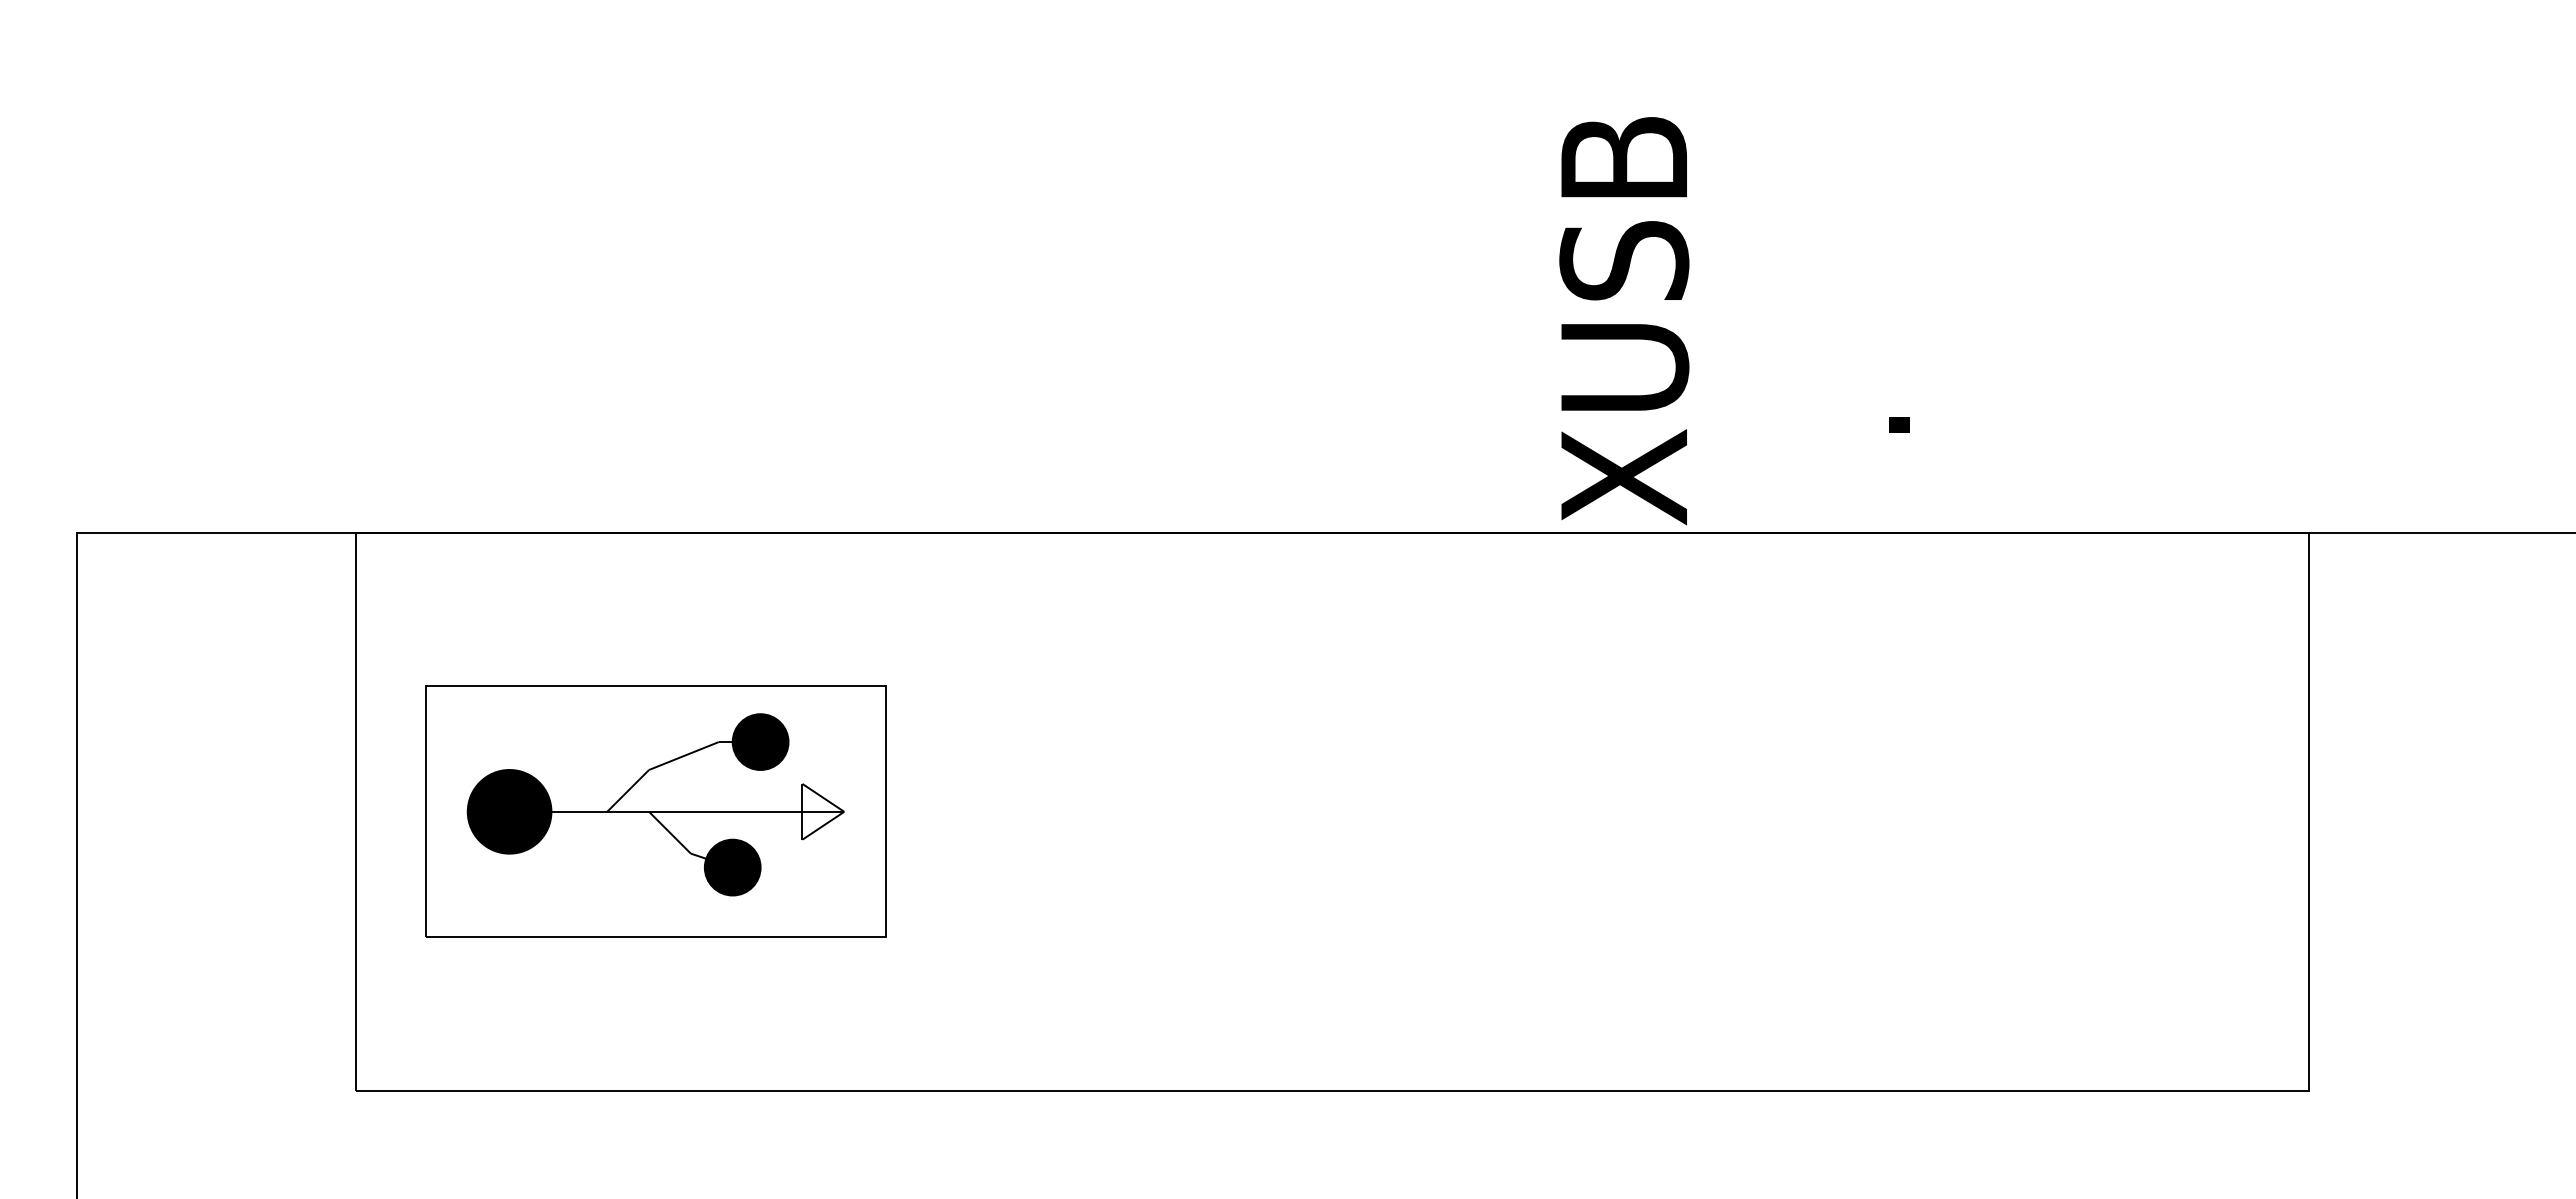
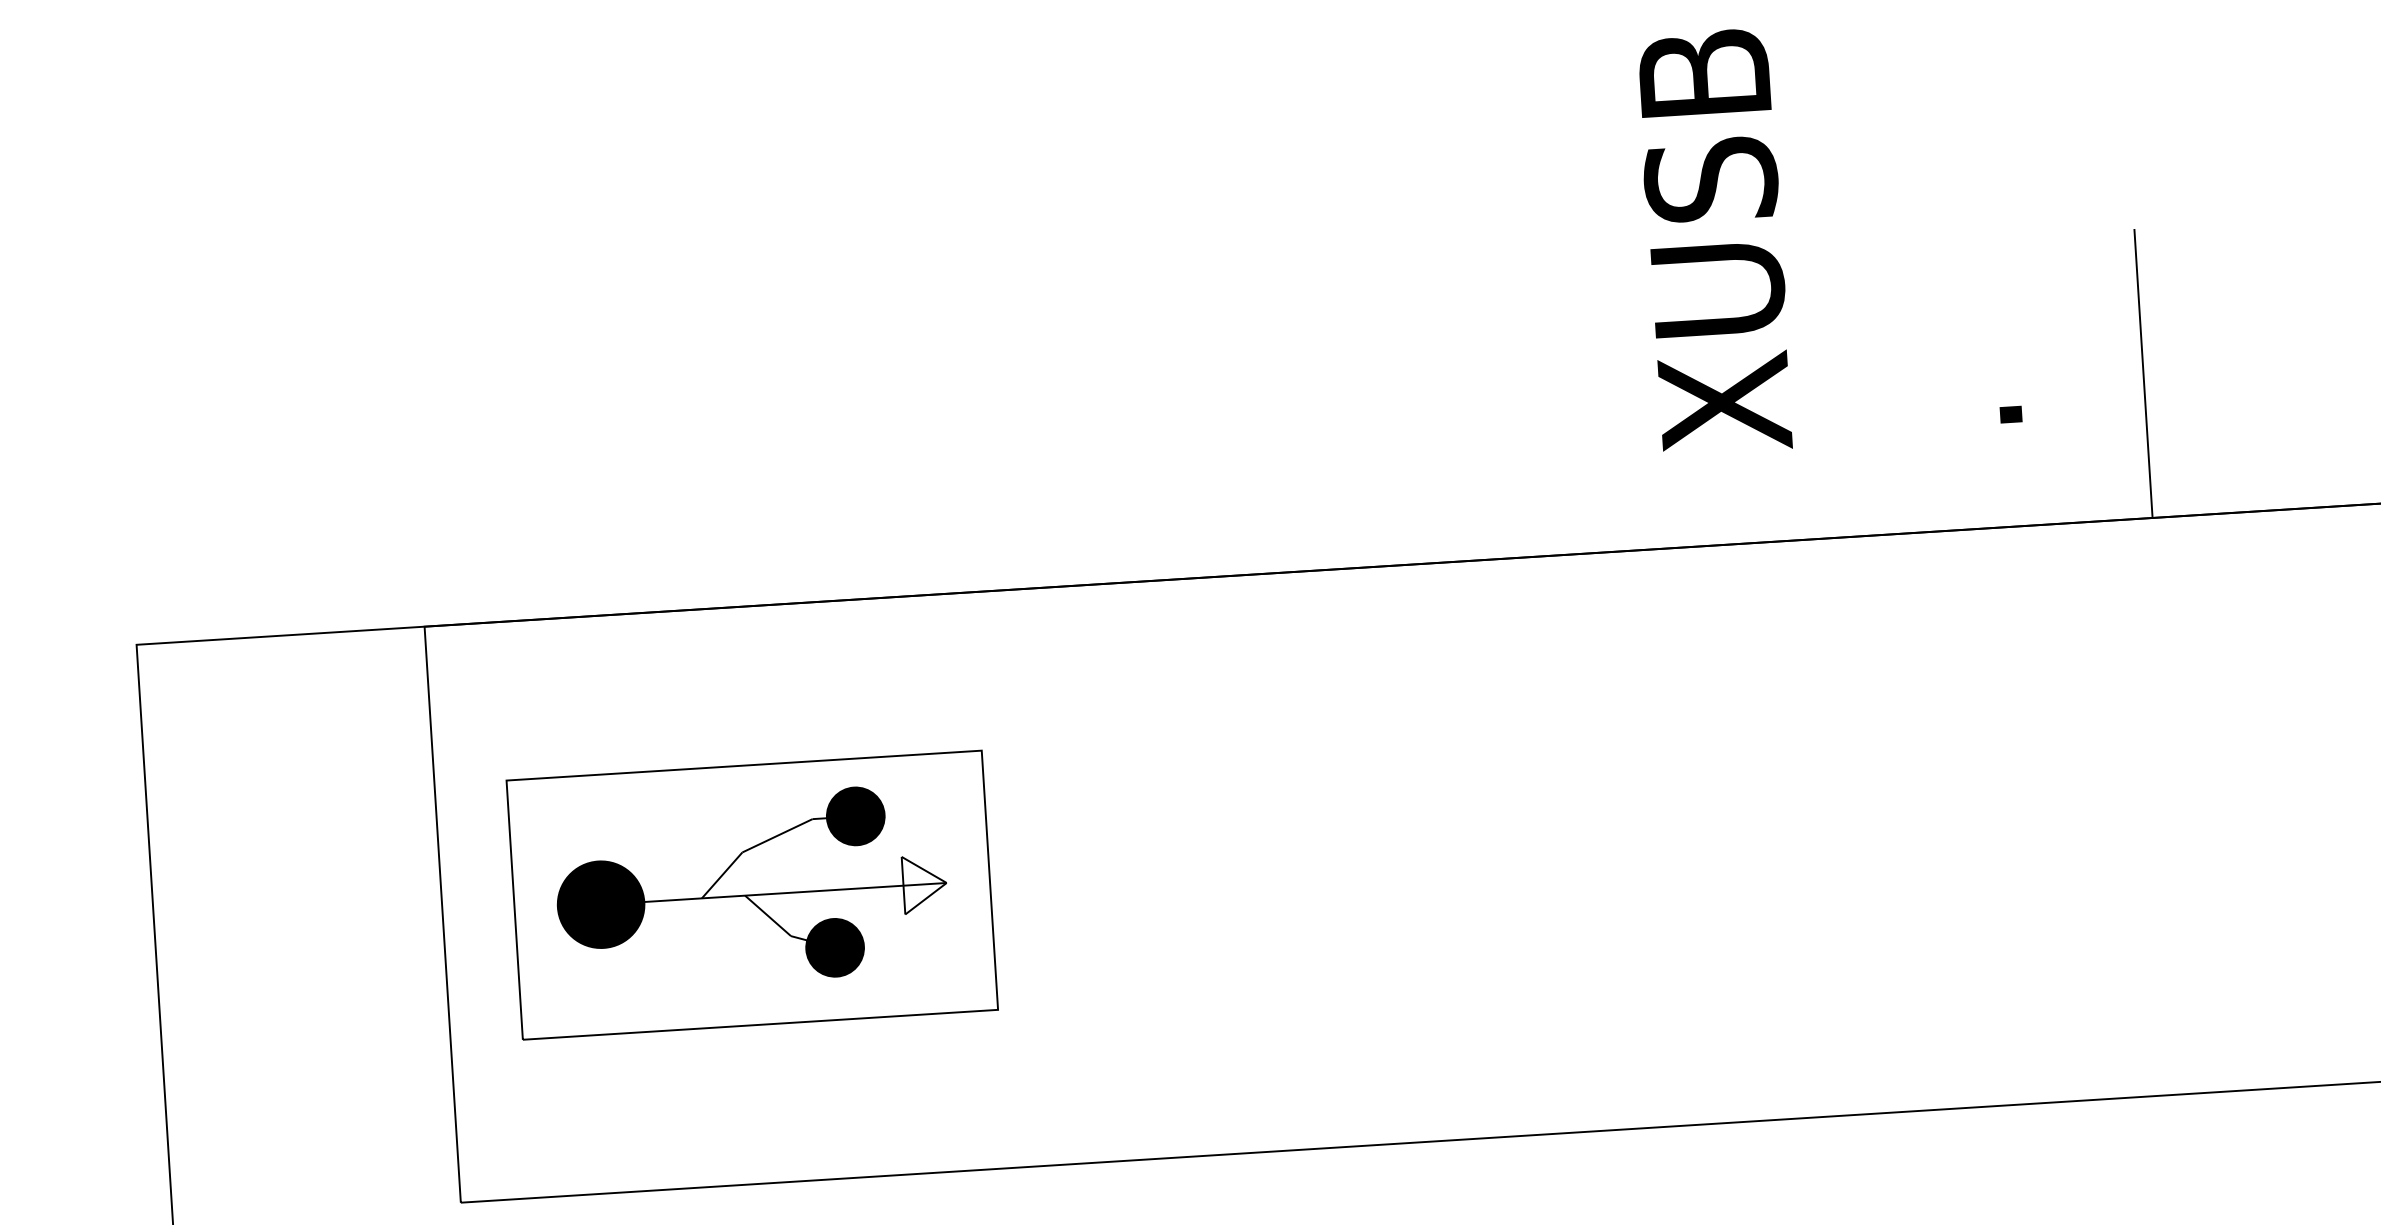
text: (1624, 321) -> (1715, 242), moved
line: (2029, 392) -> (2143, 373), added

